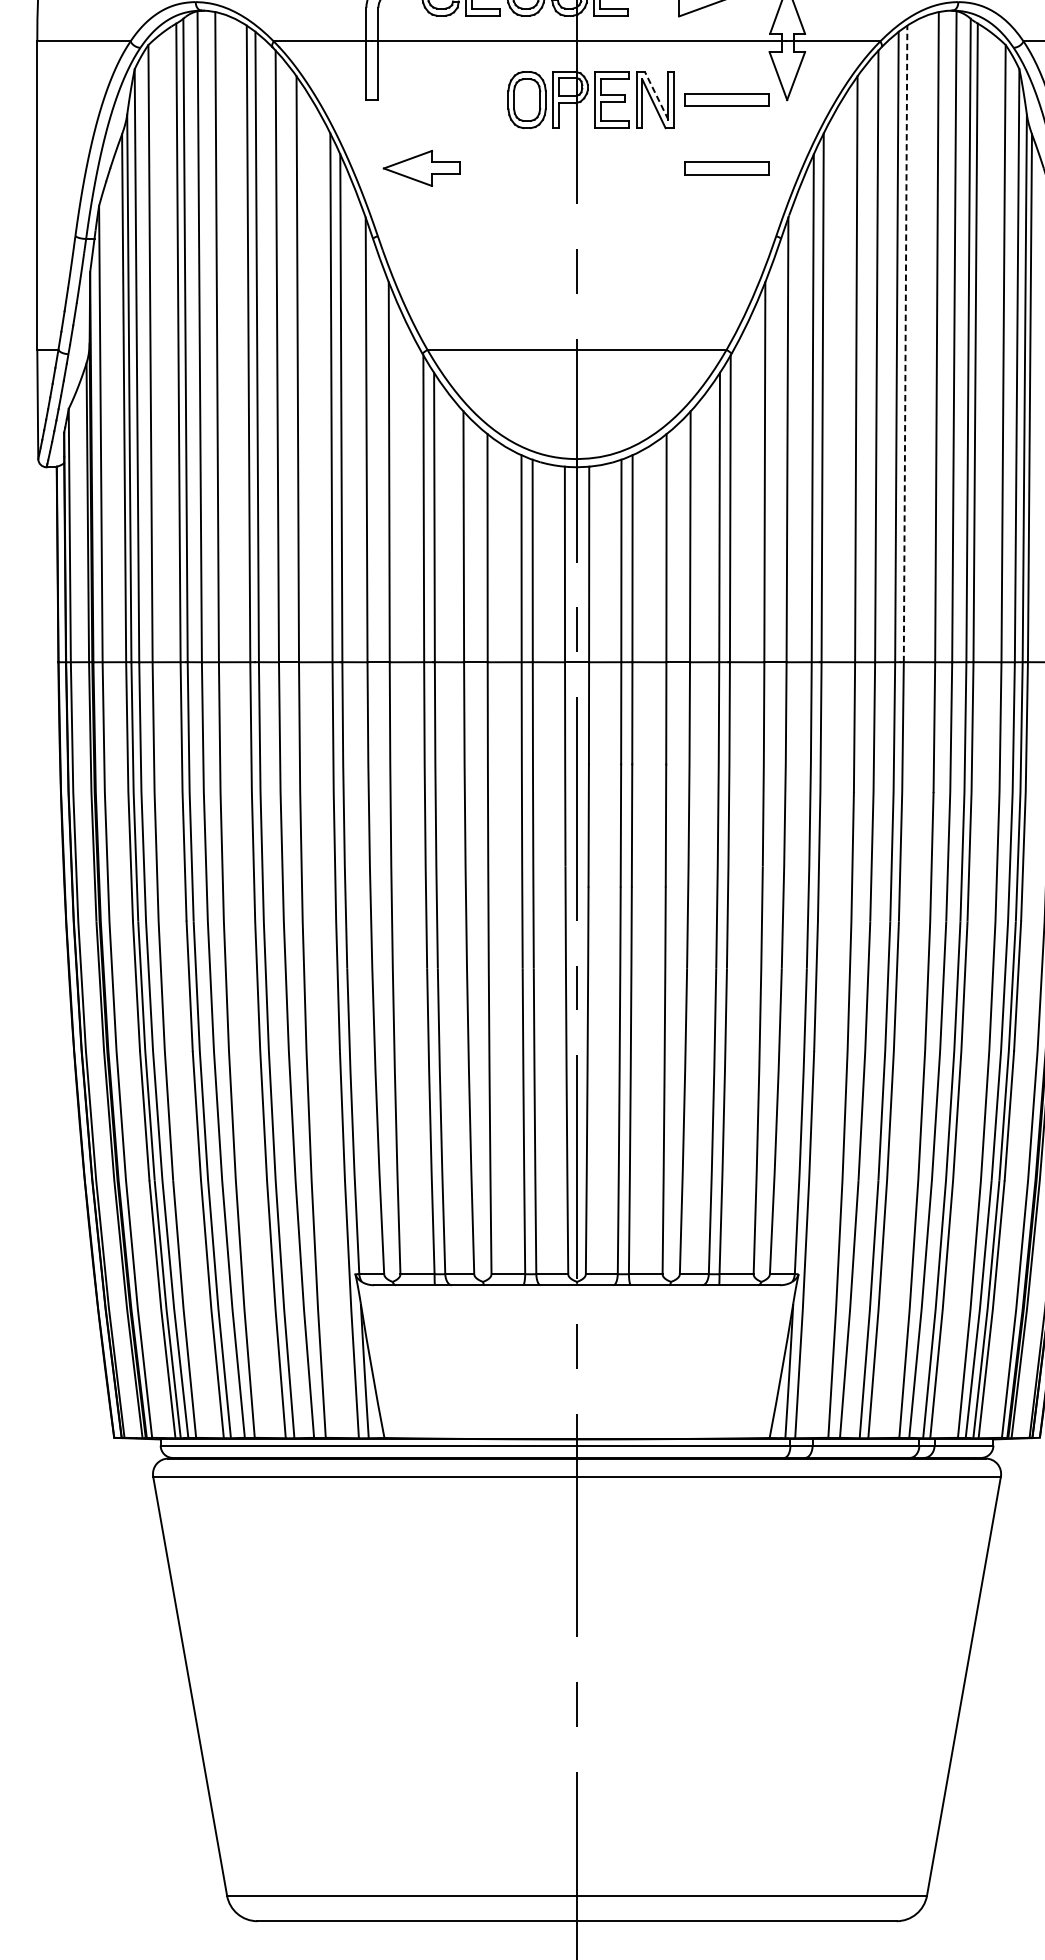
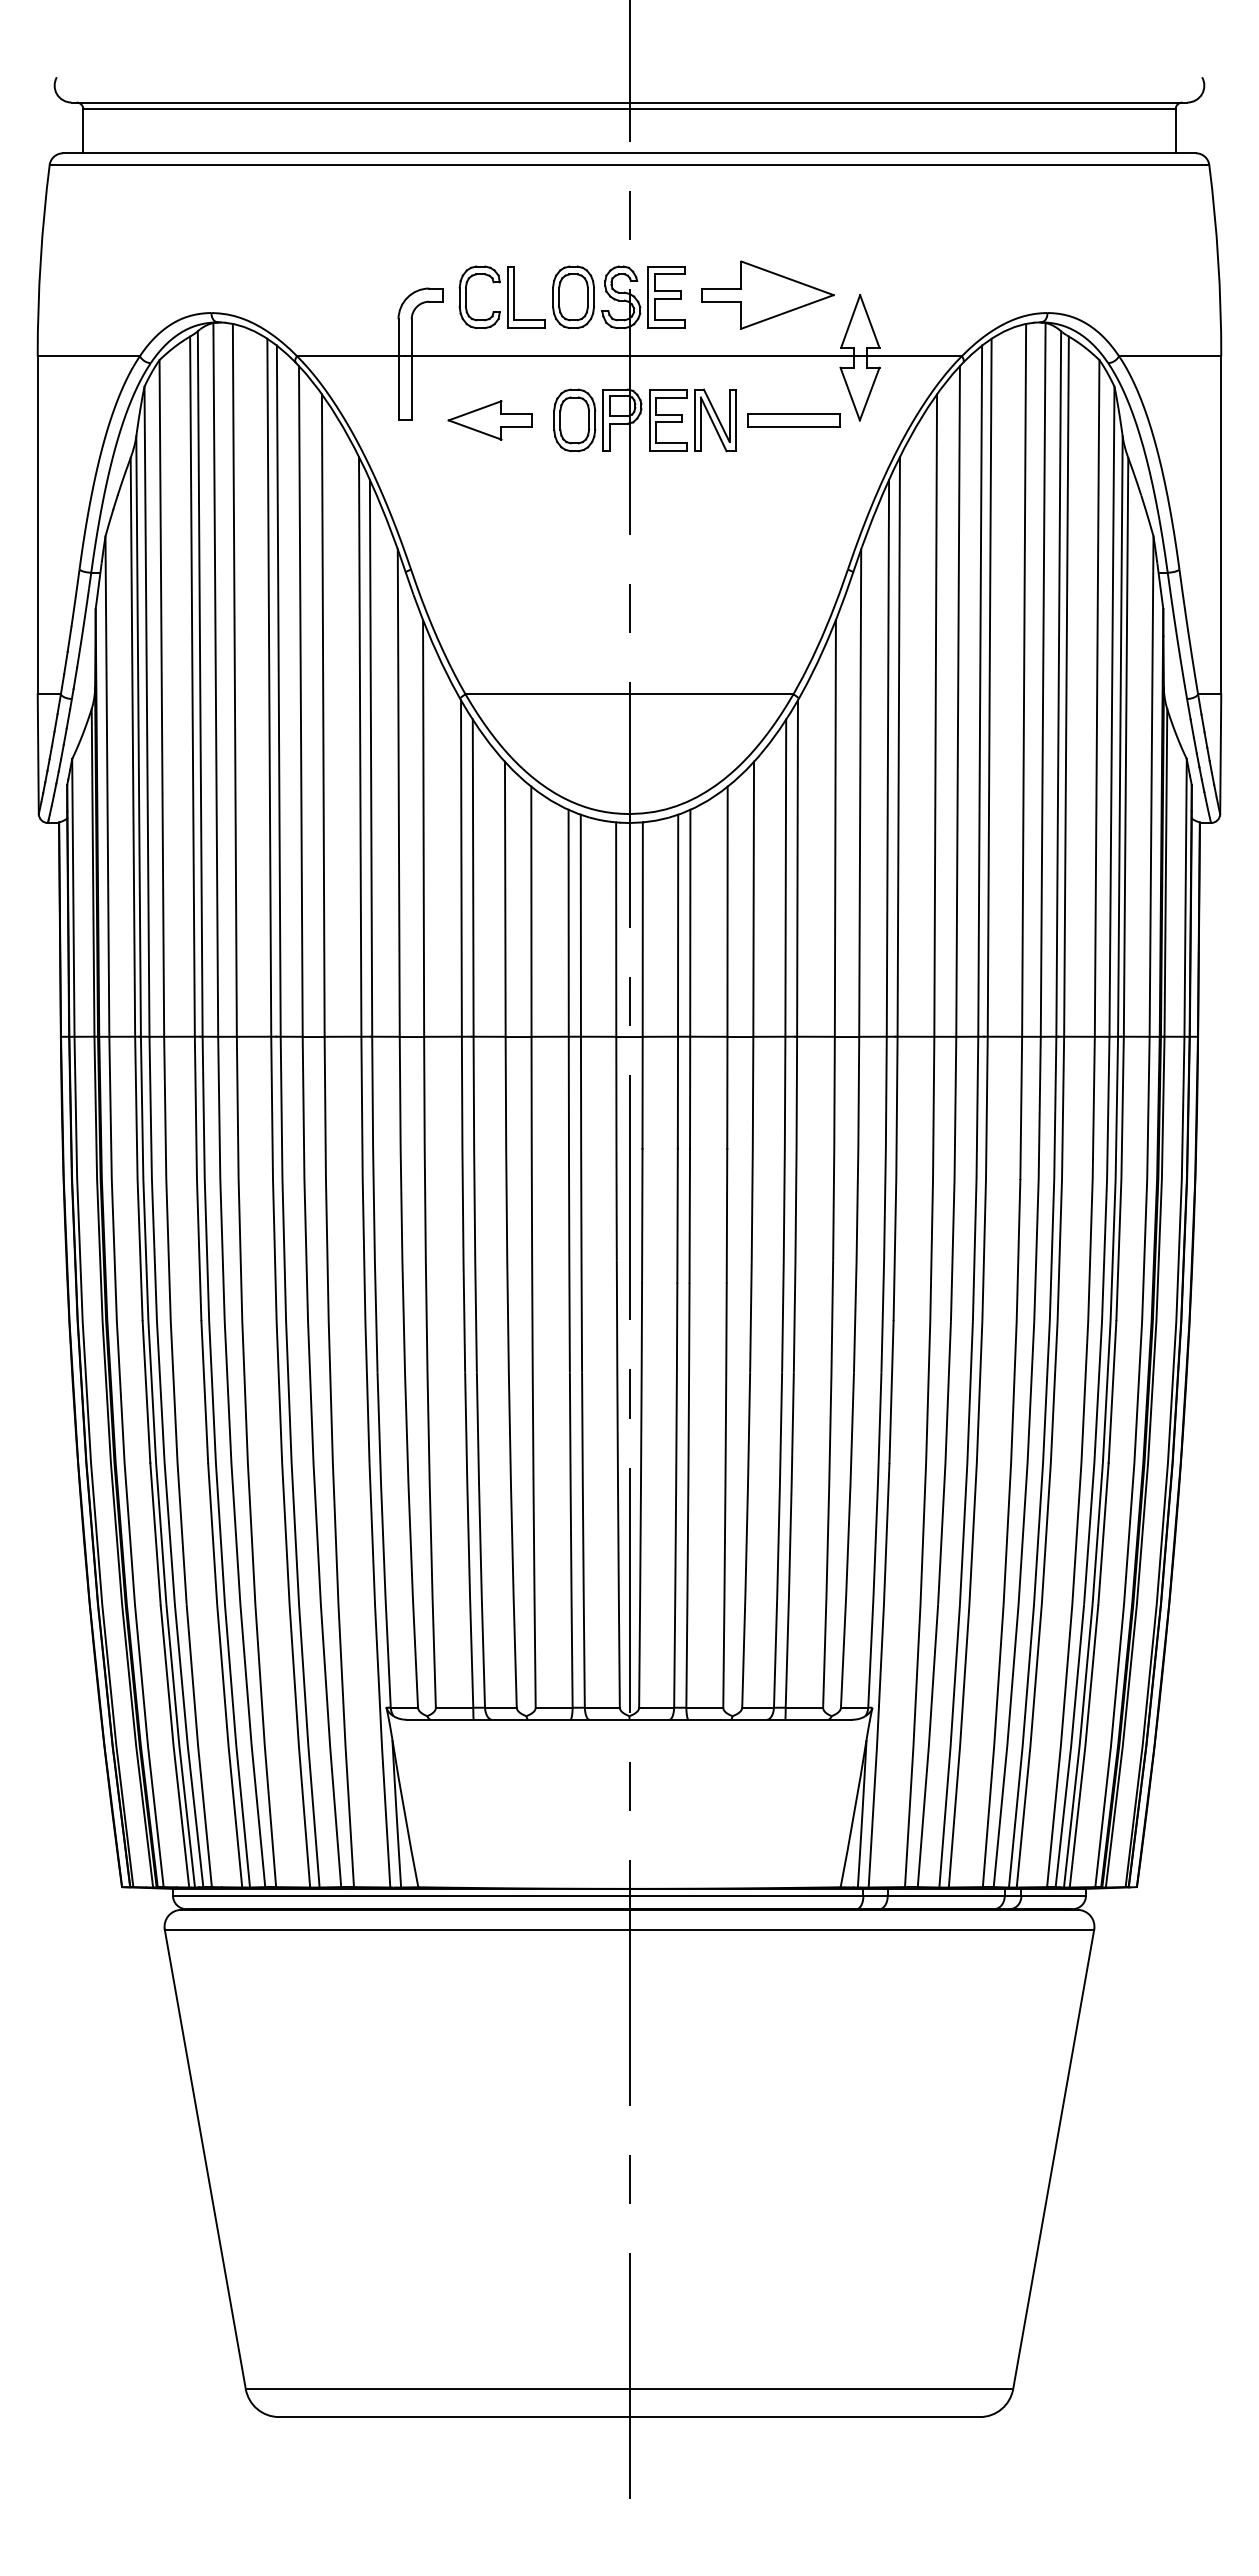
line: (656, 95) -> (716, 415), dashed -> solid
part: (421, 168) -> (489, 420), moved
part: (726, 168) -> (793, 495), removed
line: (905, 343) -> (989, 687), dashed -> solid

